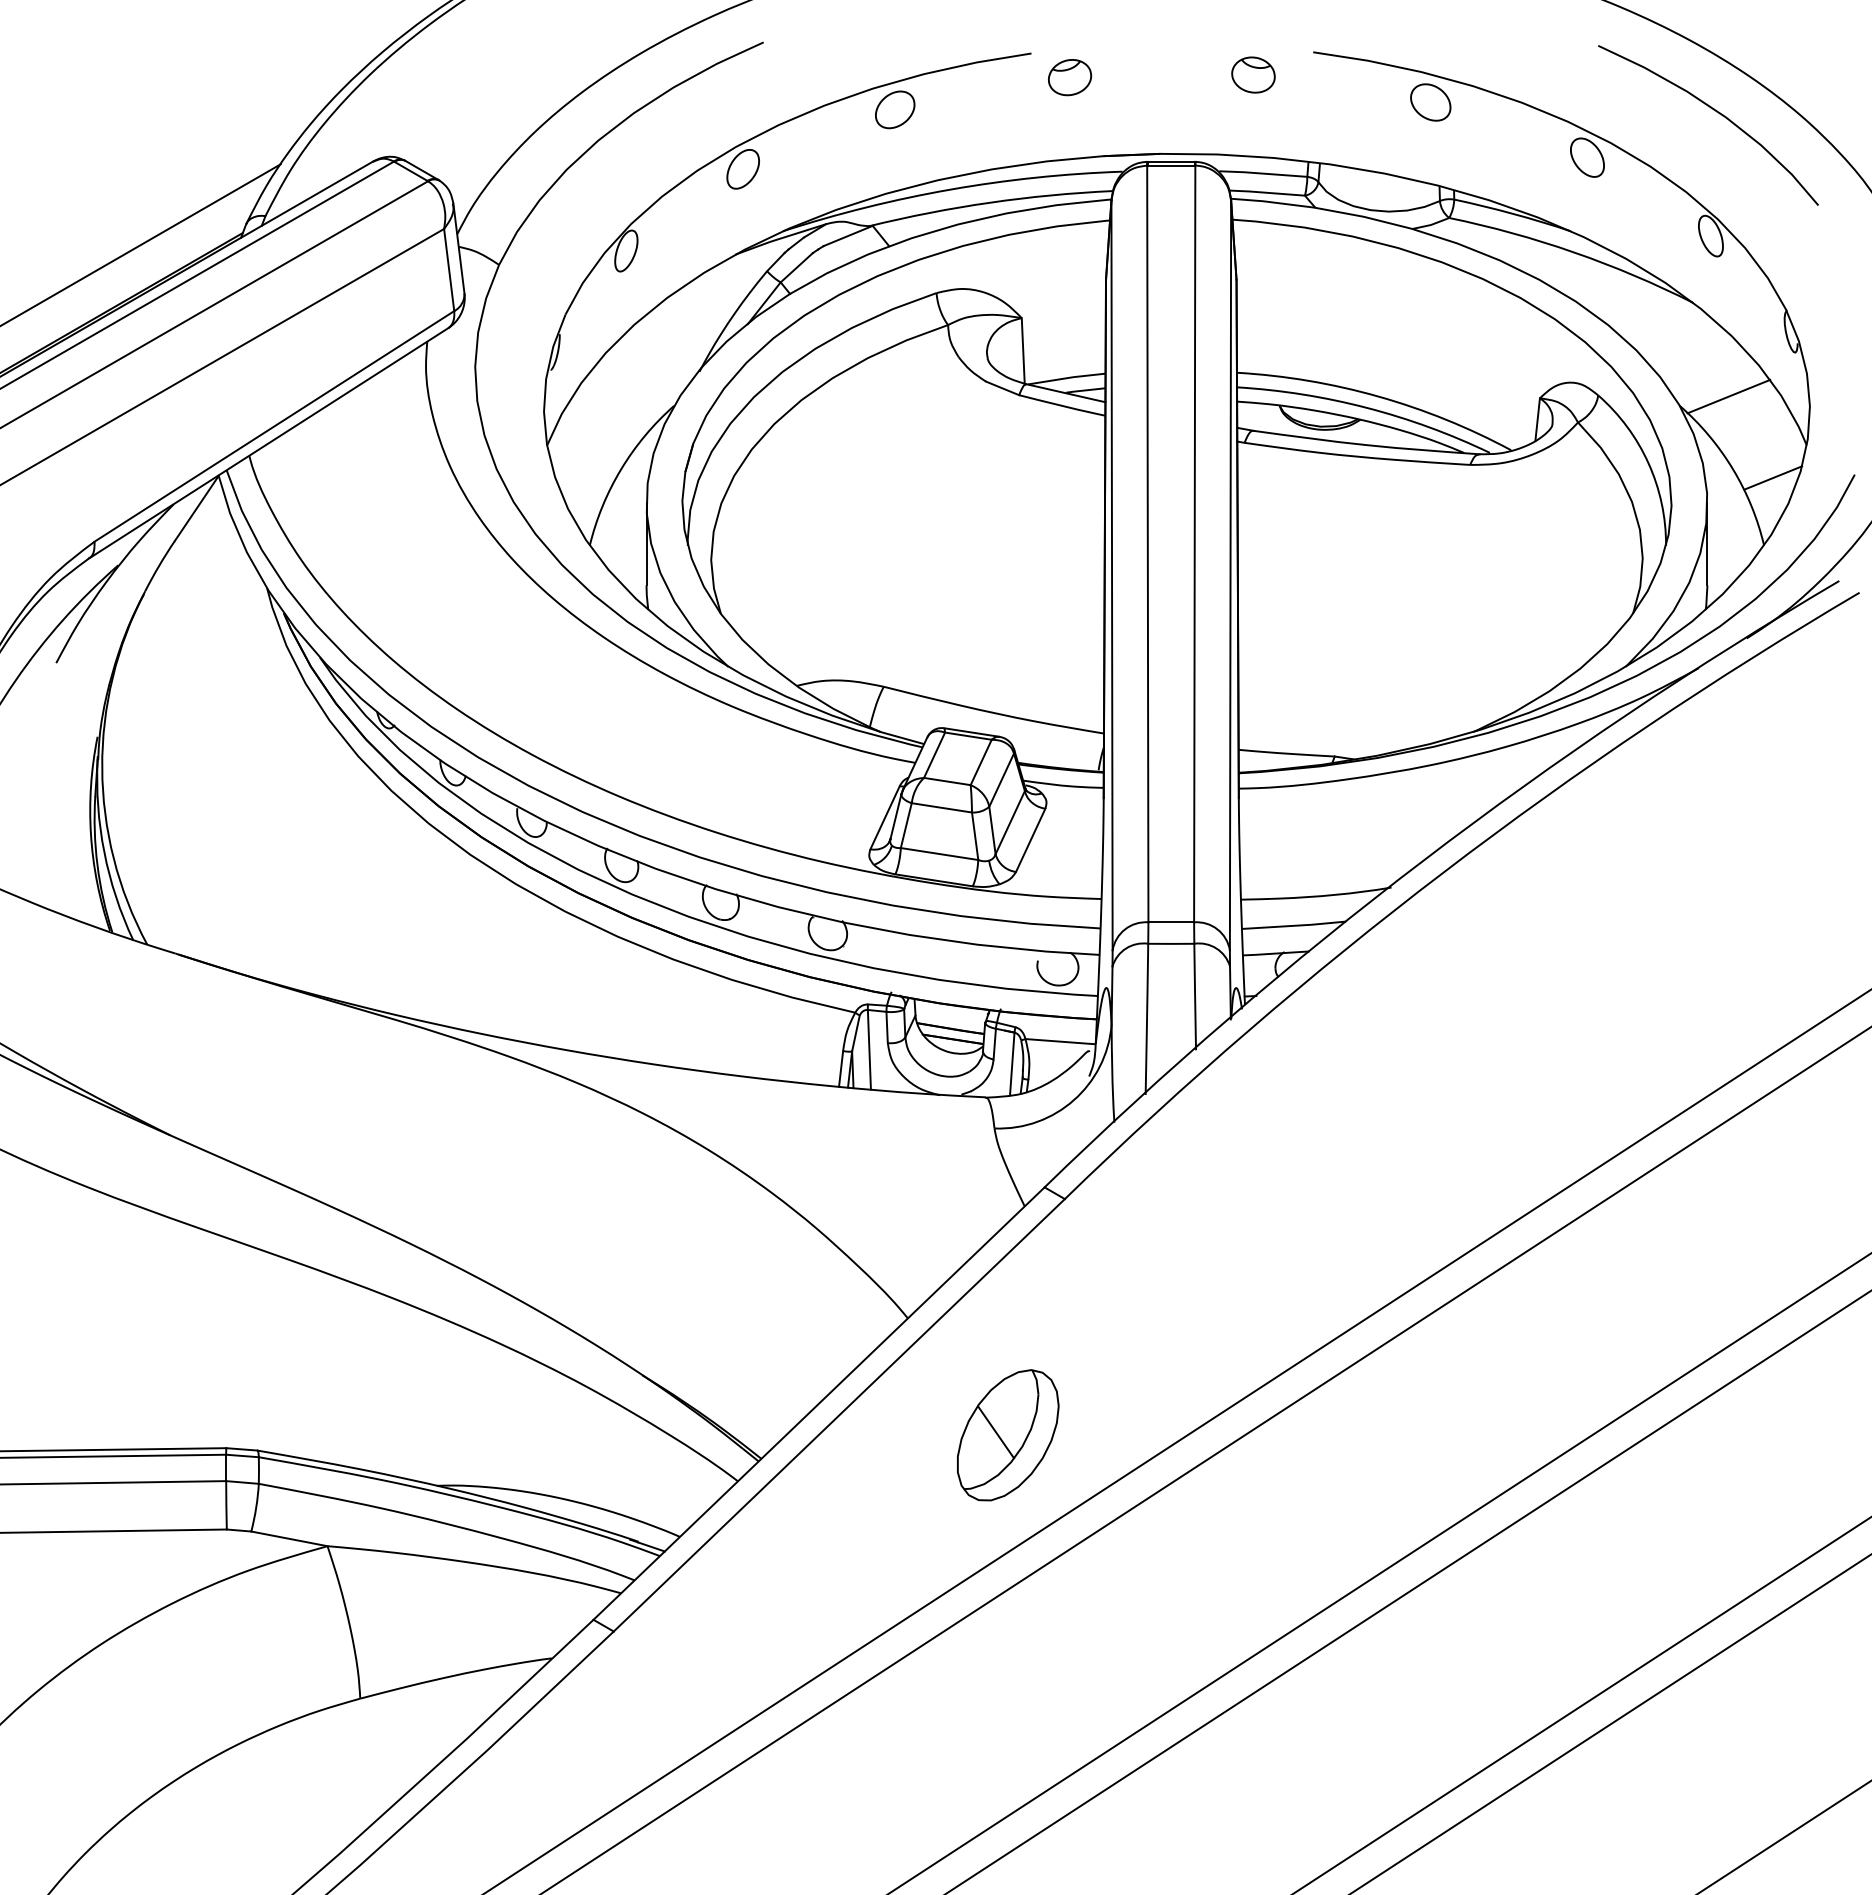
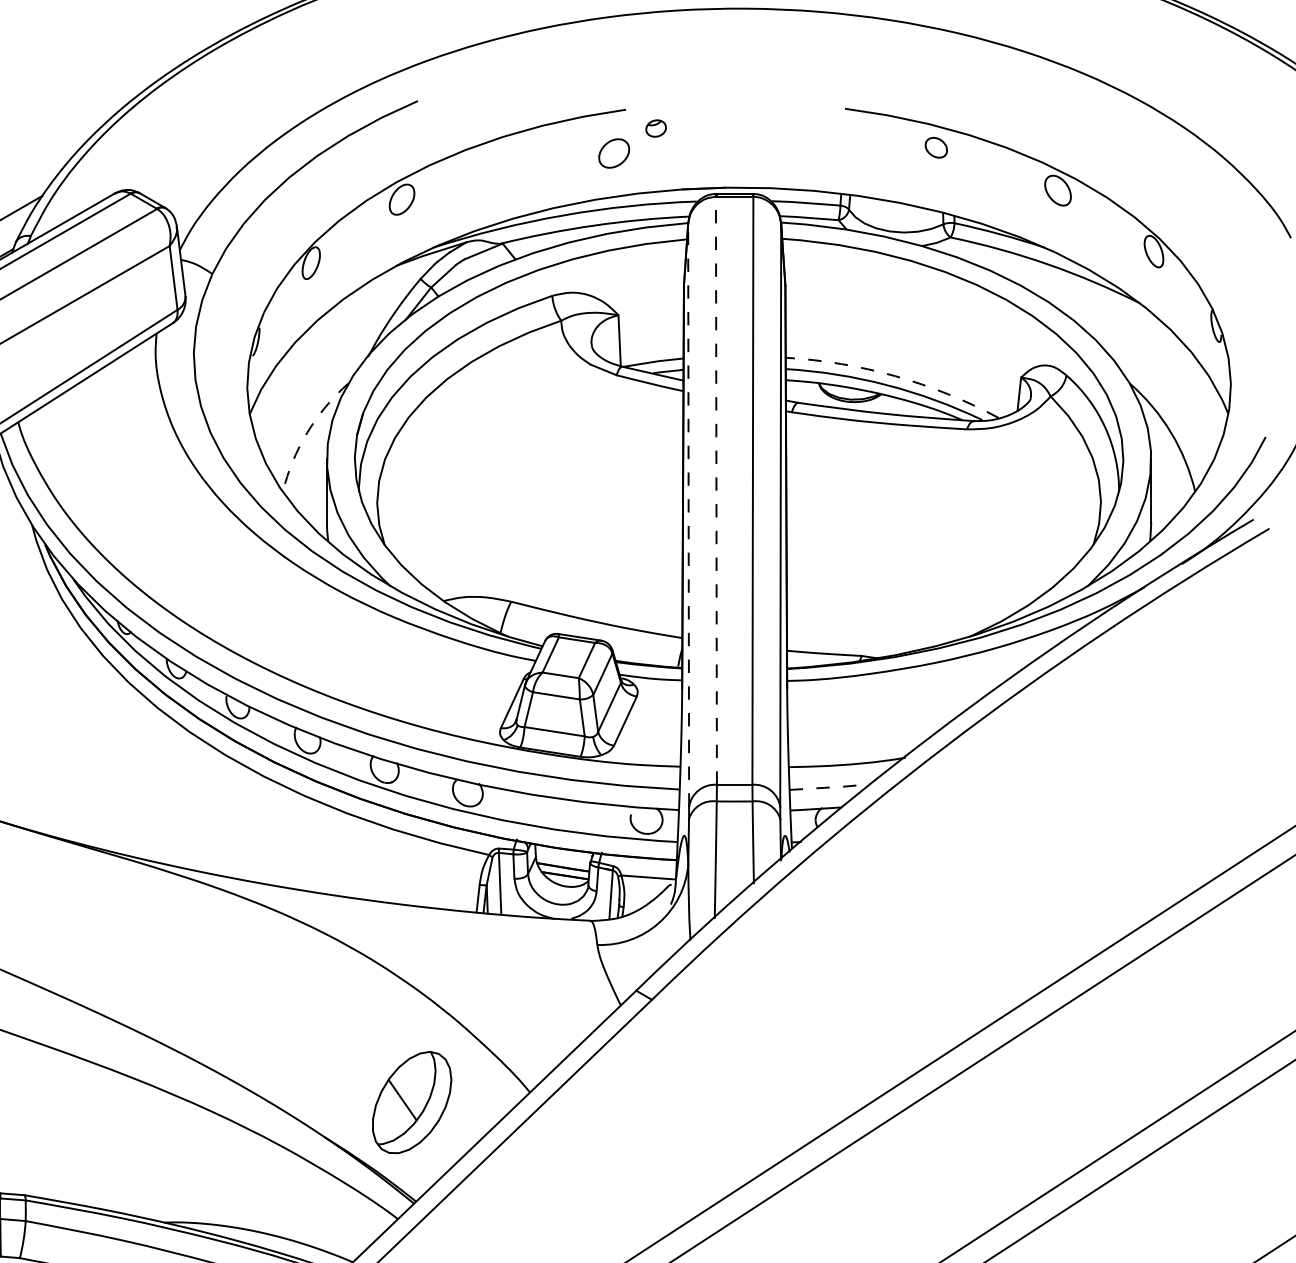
part: (1253, 74) -> (798, 126), removed
part: (1070, 77) -> (656, 128), size x0.6
part: (1430, 102) -> (936, 147), size x0.7
part: (895, 109) -> (614, 153), moved
curve: (1716, 112) -> (1158, 155), removed
arc: (1378, 396) -> (895, 376), solid -> dashed
line: (1728, 396) -> (1167, 376), removed
arc: (621, 469) -> (307, 432), solid -> dashed
line: (1773, 477) -> (1202, 439), removed
line: (1147, 543) -> (716, 490), solid -> dashed
line: (1112, 575) -> (689, 515), solid -> dashed
line: (1294, 925) -> (830, 787), solid -> dashed
part: (1008, 1435) -> (412, 1102), moved

